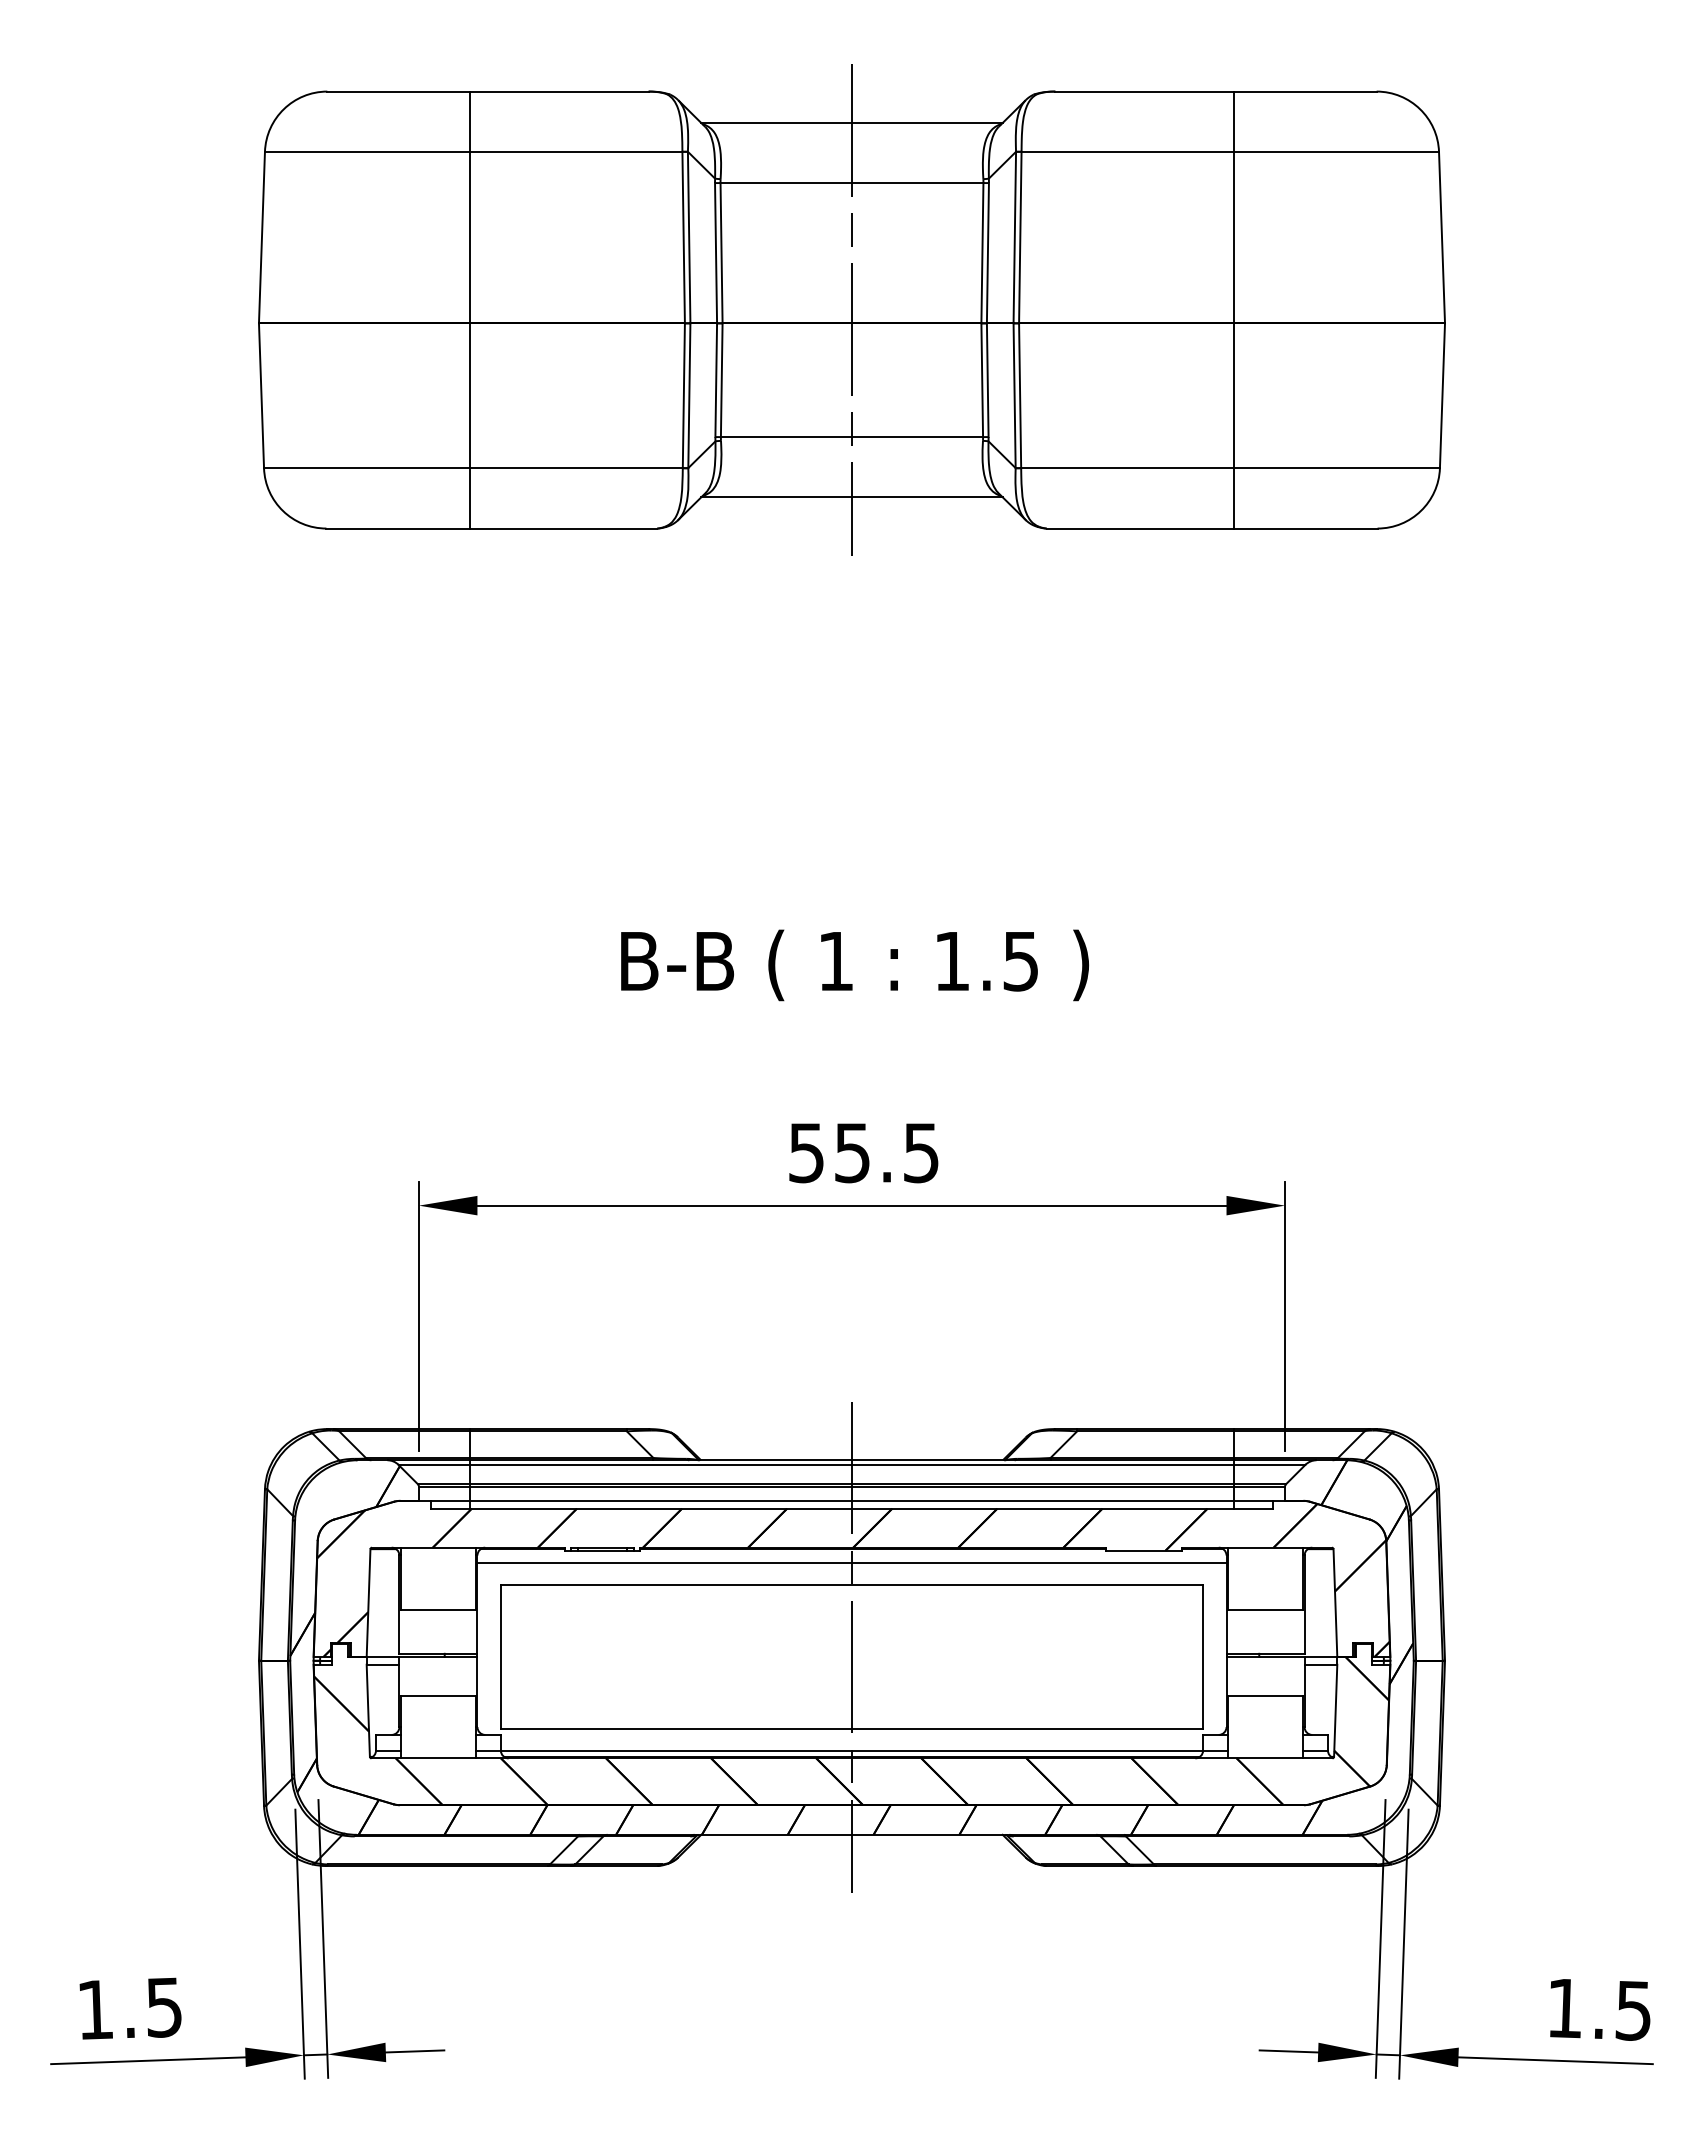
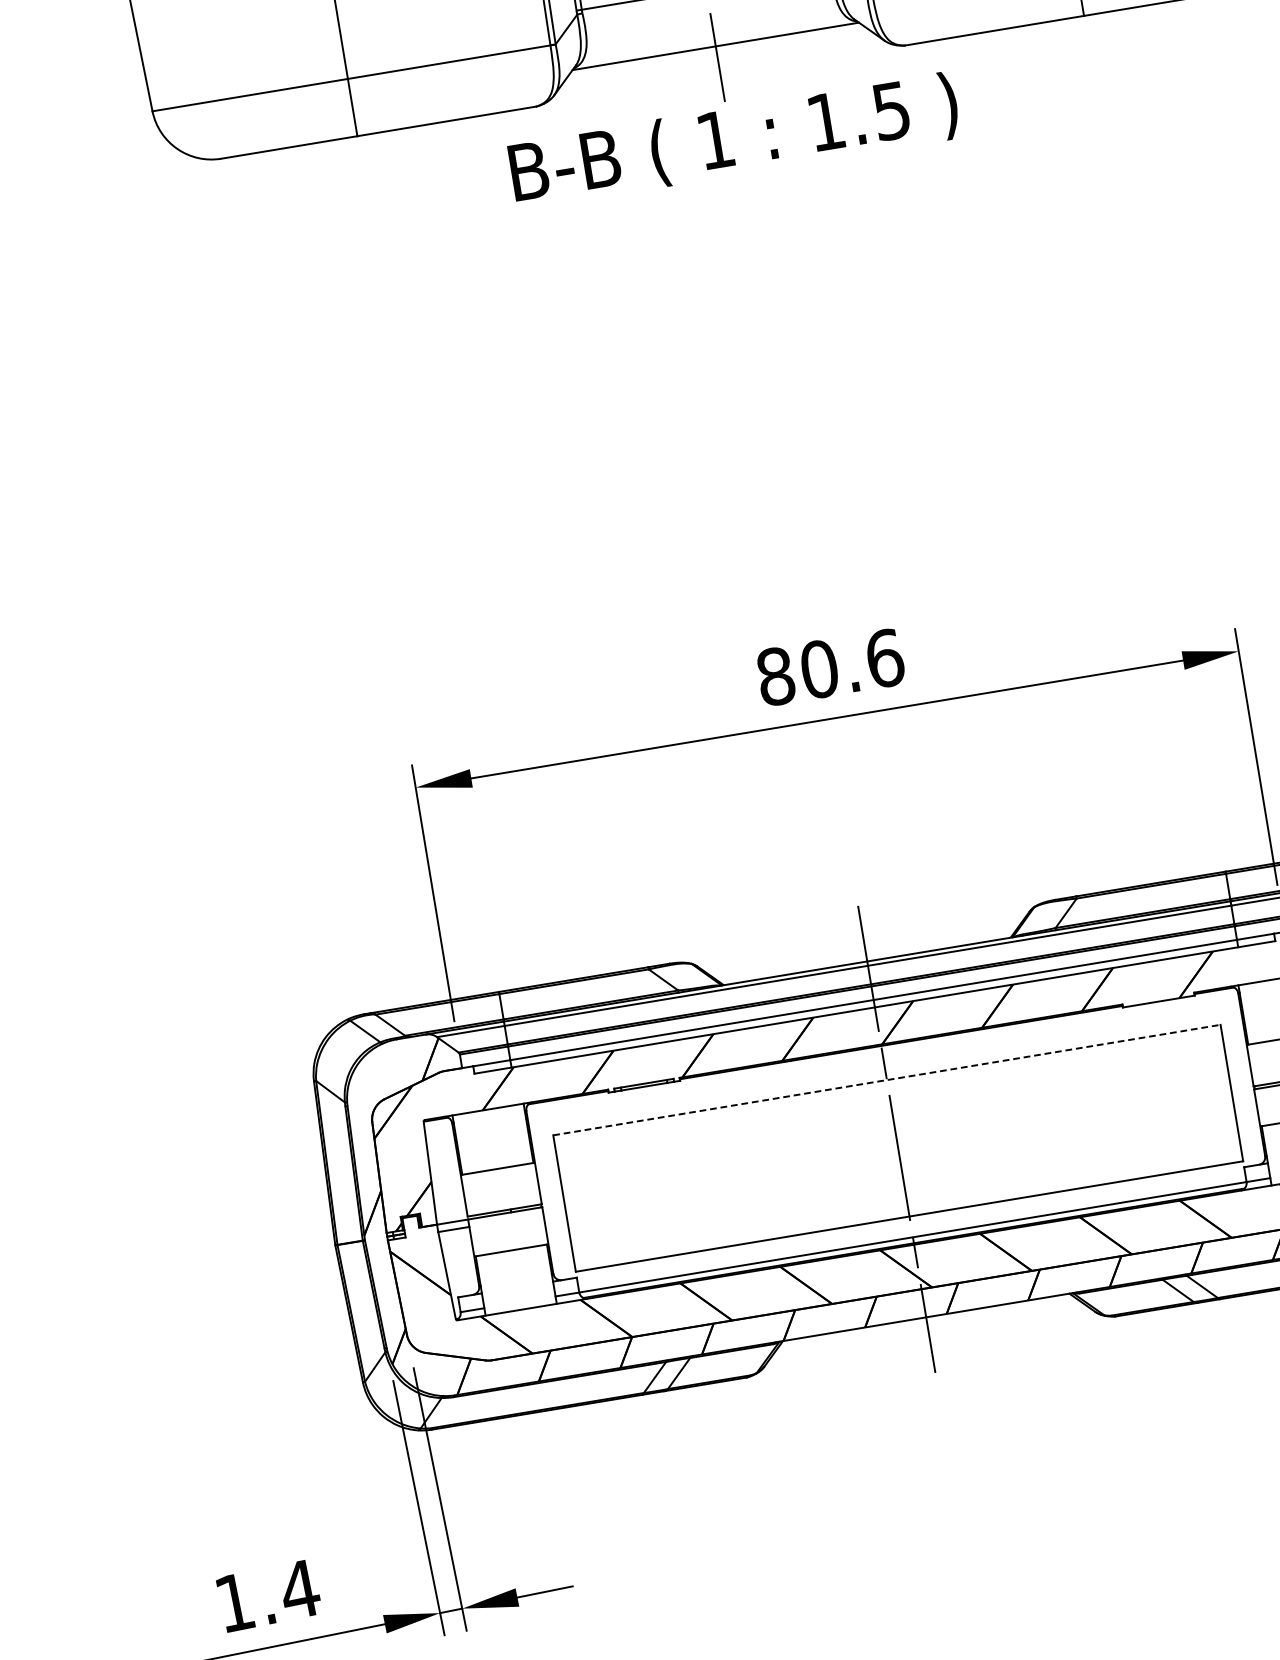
text: (855, 965) -> (734, 141), moved
text: (863, 1152) -> (829, 667), 55.5 -> 80.6
line: (851, 1563) -> (883, 1059), removed
line: (852, 1585) -> (887, 1080), solid -> dashed
text: (164, 2007) -> (300, 1589), 1.5 -> 1.4

